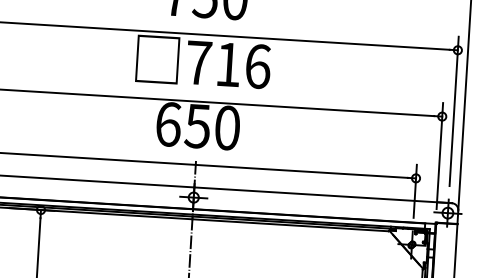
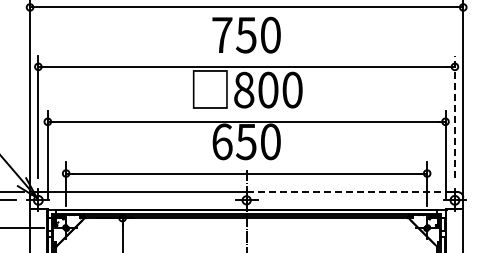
text: (228, 63) -> (268, 89), 716 -> 800
line: (453, 110) -> (454, 116), solid -> dashed
line: (323, 195) -> (352, 192), solid -> dashed

